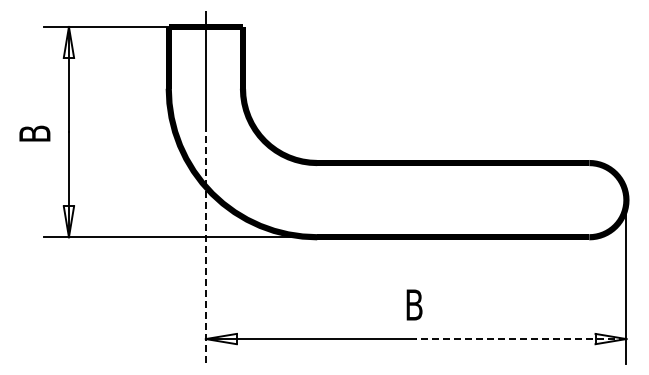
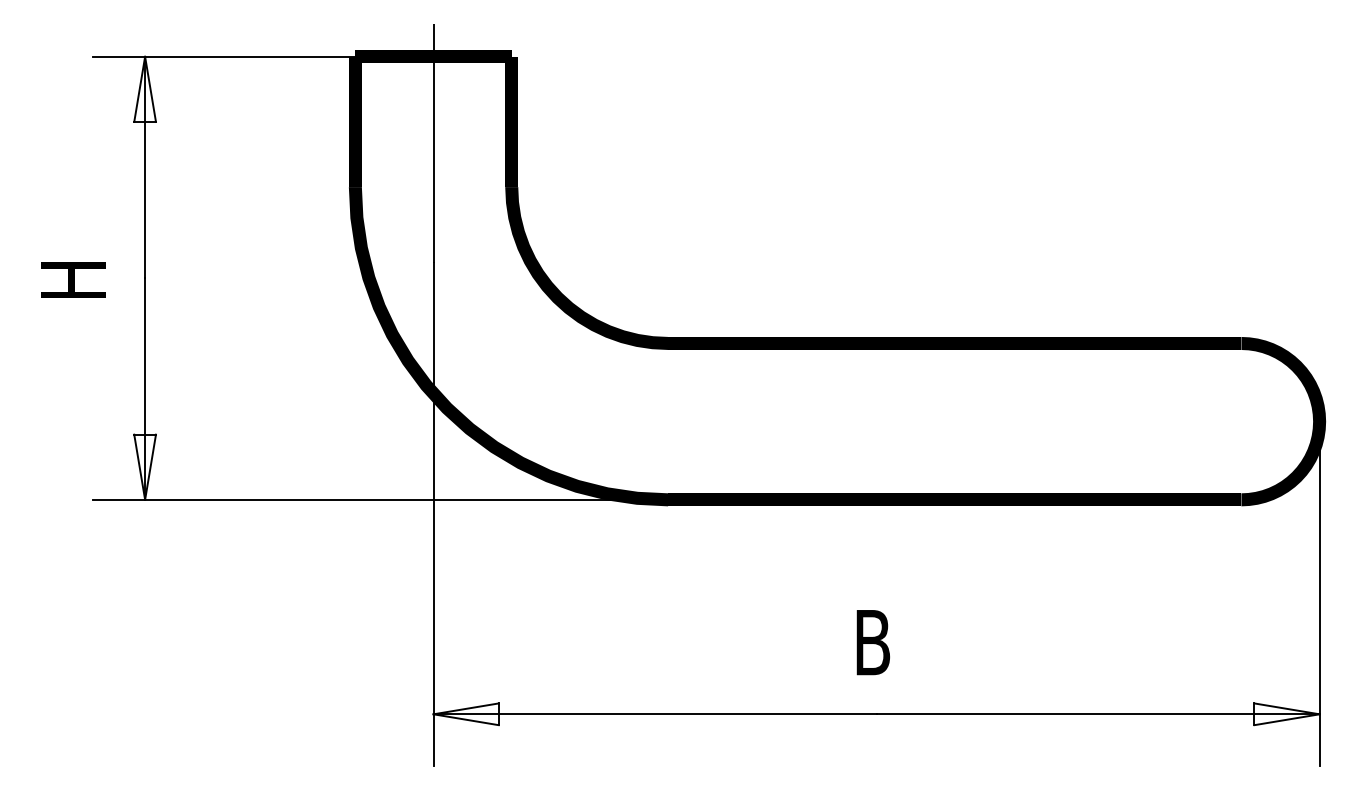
text: (34, 133) -> (72, 281), B -> H
line: (205, 244) -> (432, 515), dashed -> solid
line: (520, 339) -> (1096, 715), dashed -> solid

